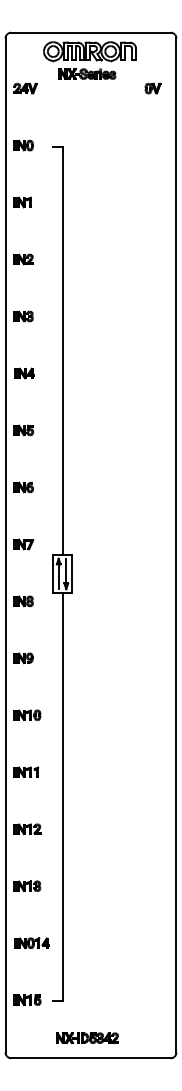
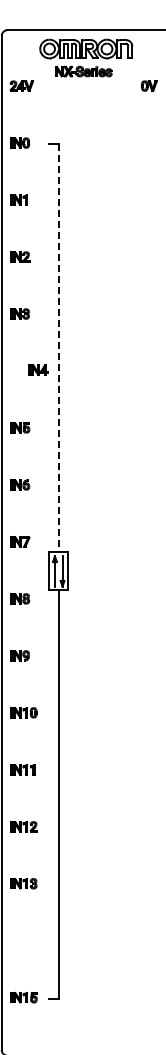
line: (62, 351) -> (58, 349), solid -> dashed
part: (24, 373) -> (37, 370), moved
part: (31, 942) -> (27, 940), removed
part: (87, 1037) -> (83, 1035), removed

